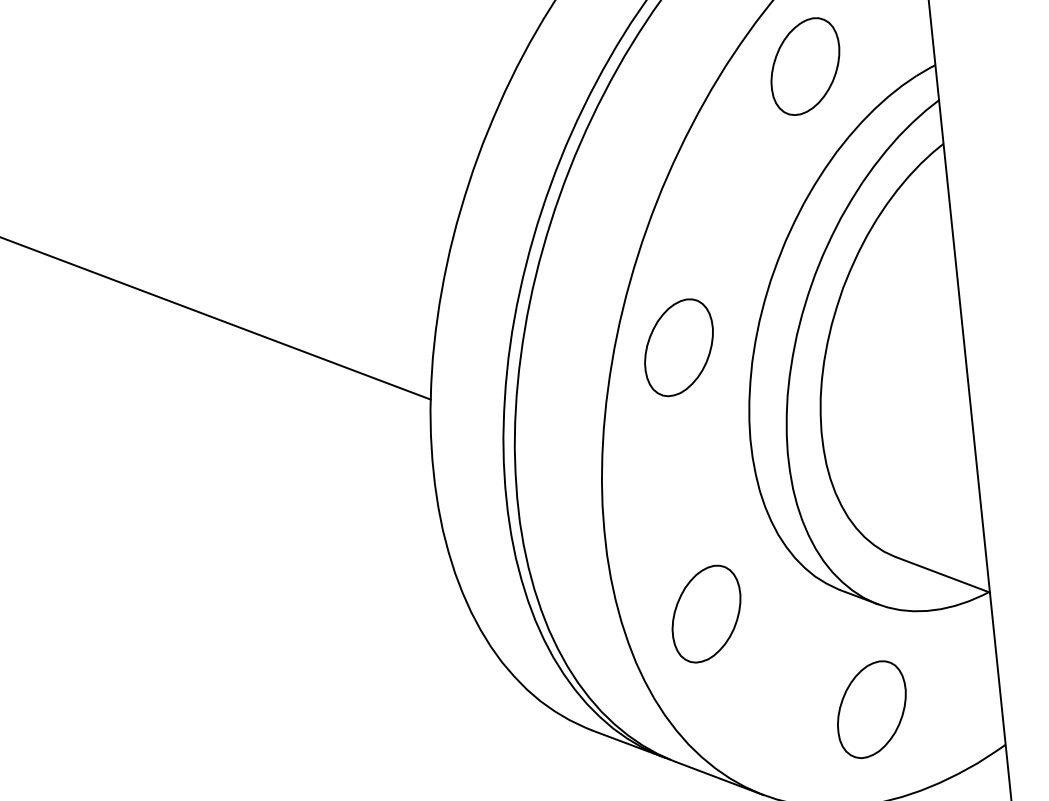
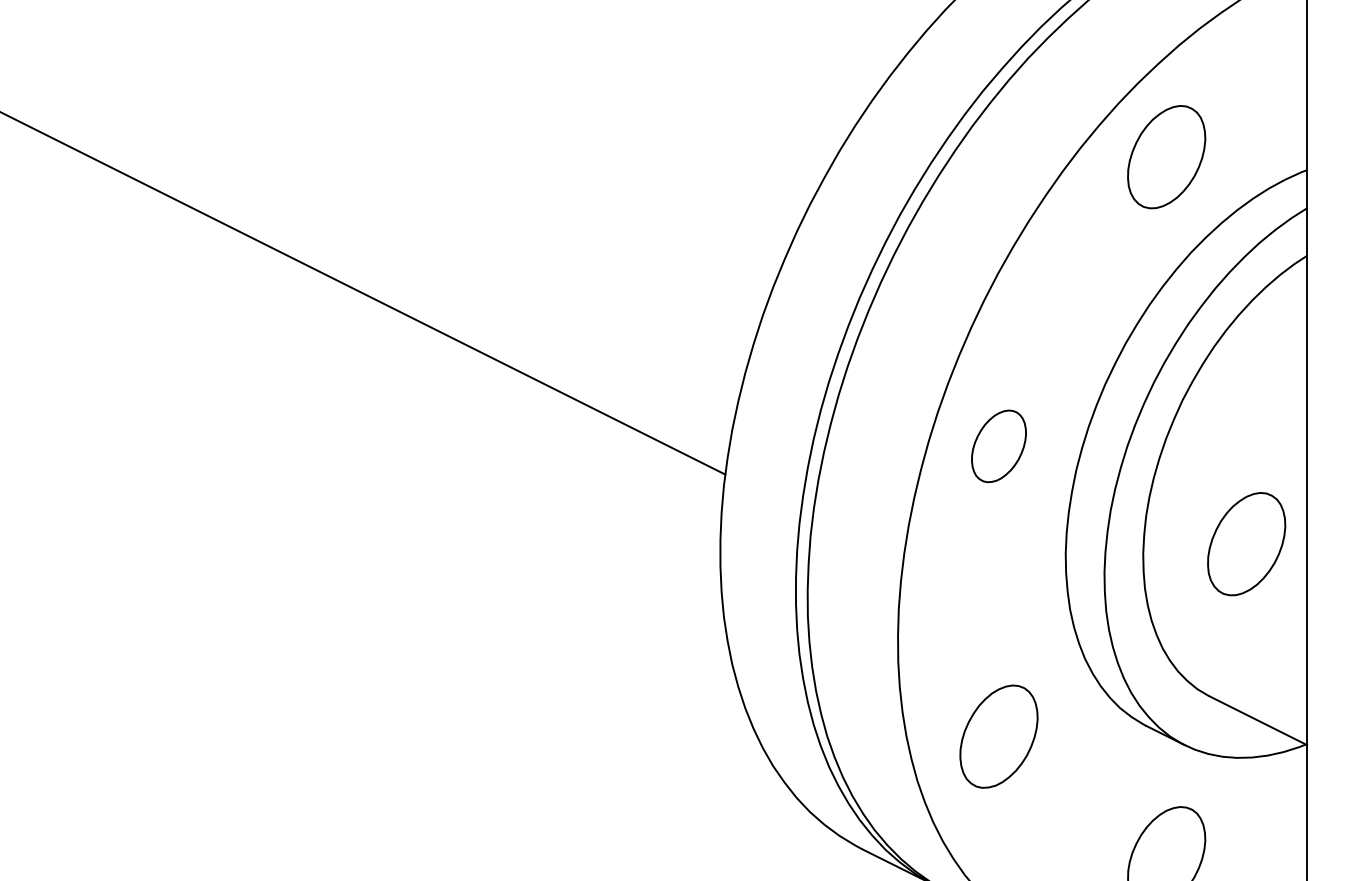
part: (678, 347) -> (998, 446), size x0.7
part: (915, 414) -> (1246, 544), added

